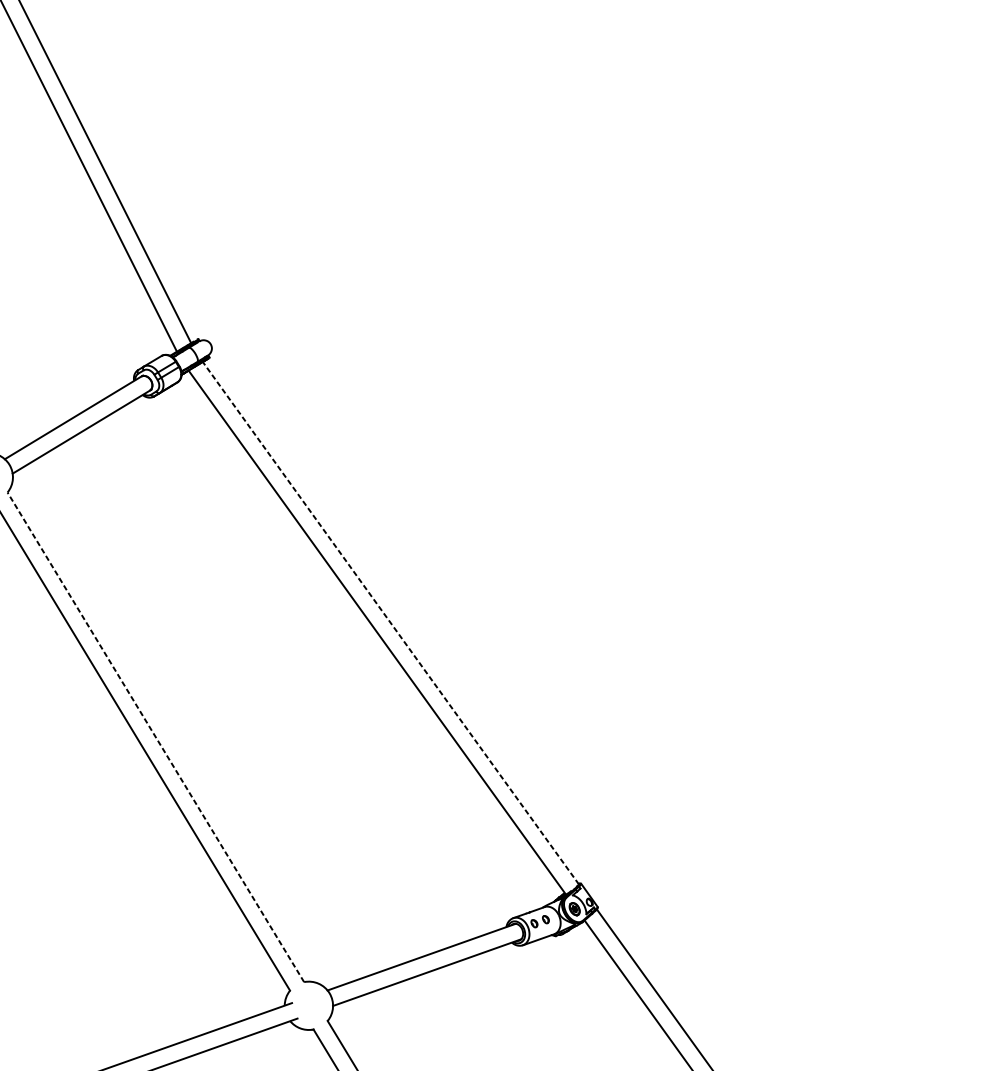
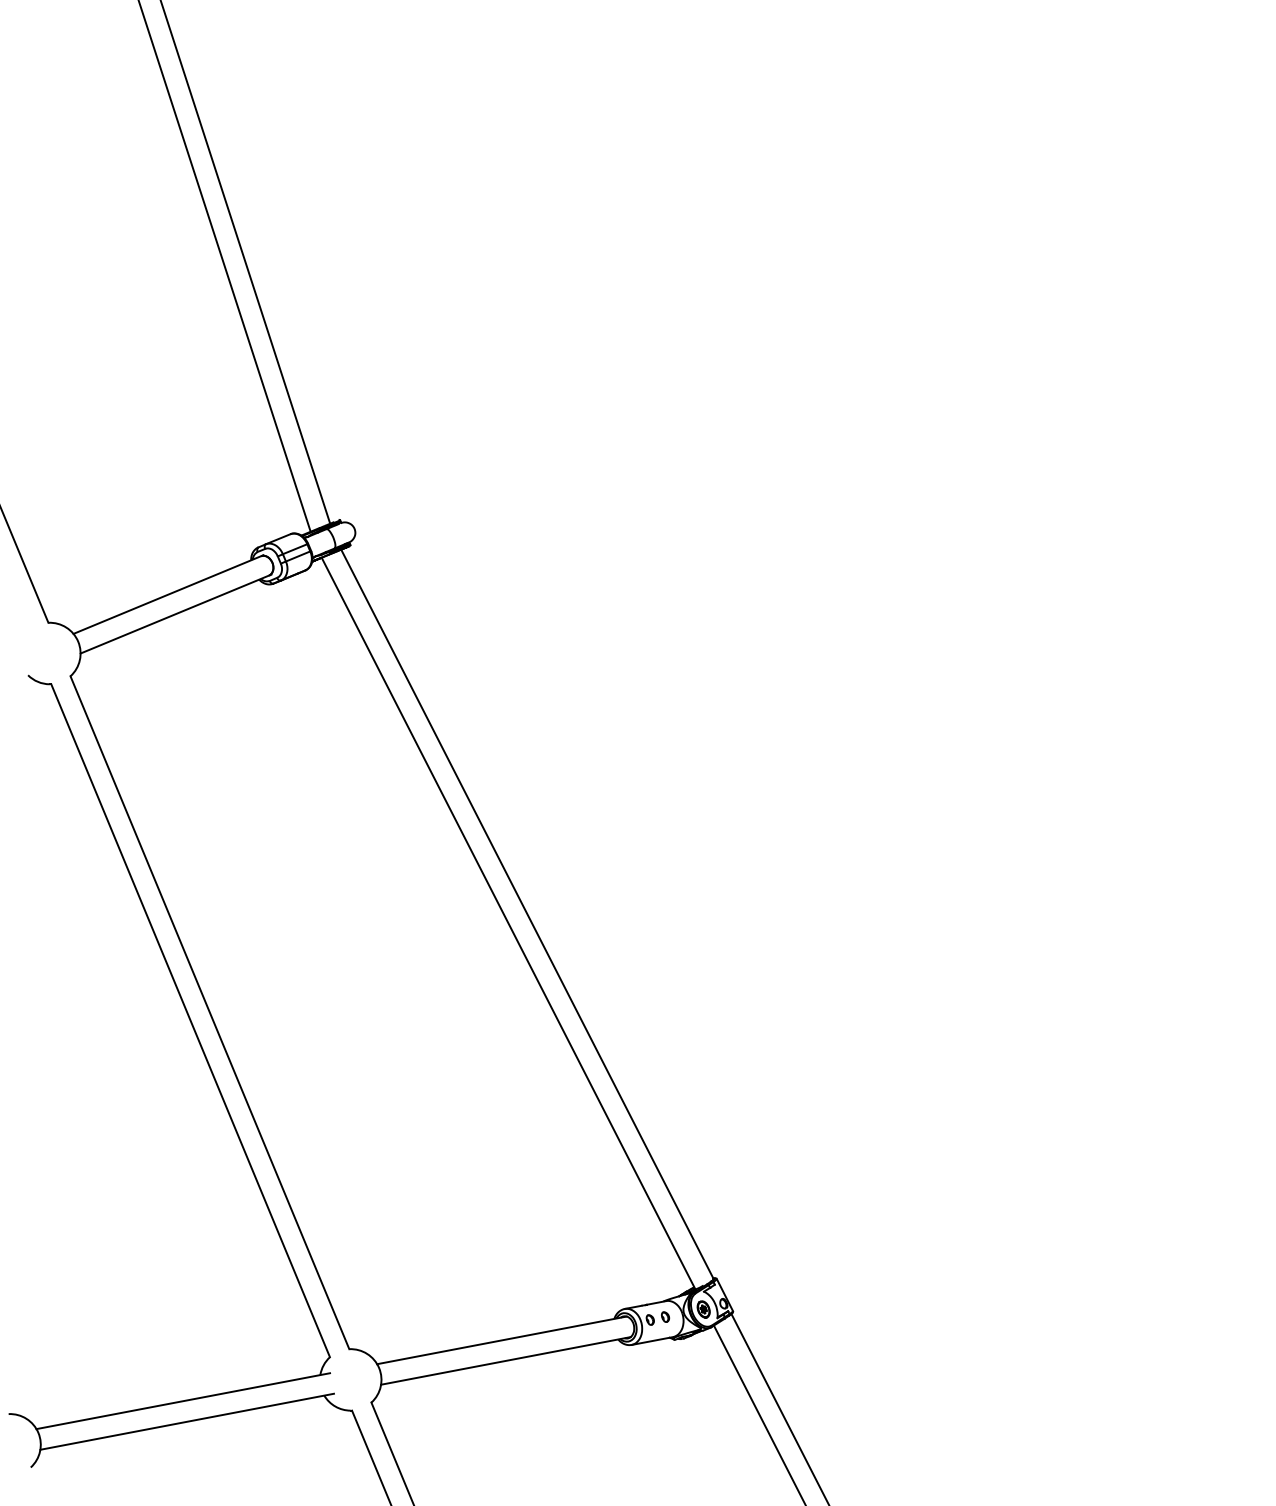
line: (390, 623) -> (527, 914), dashed -> solid
line: (155, 737) -> (209, 1012), dashed -> solid

